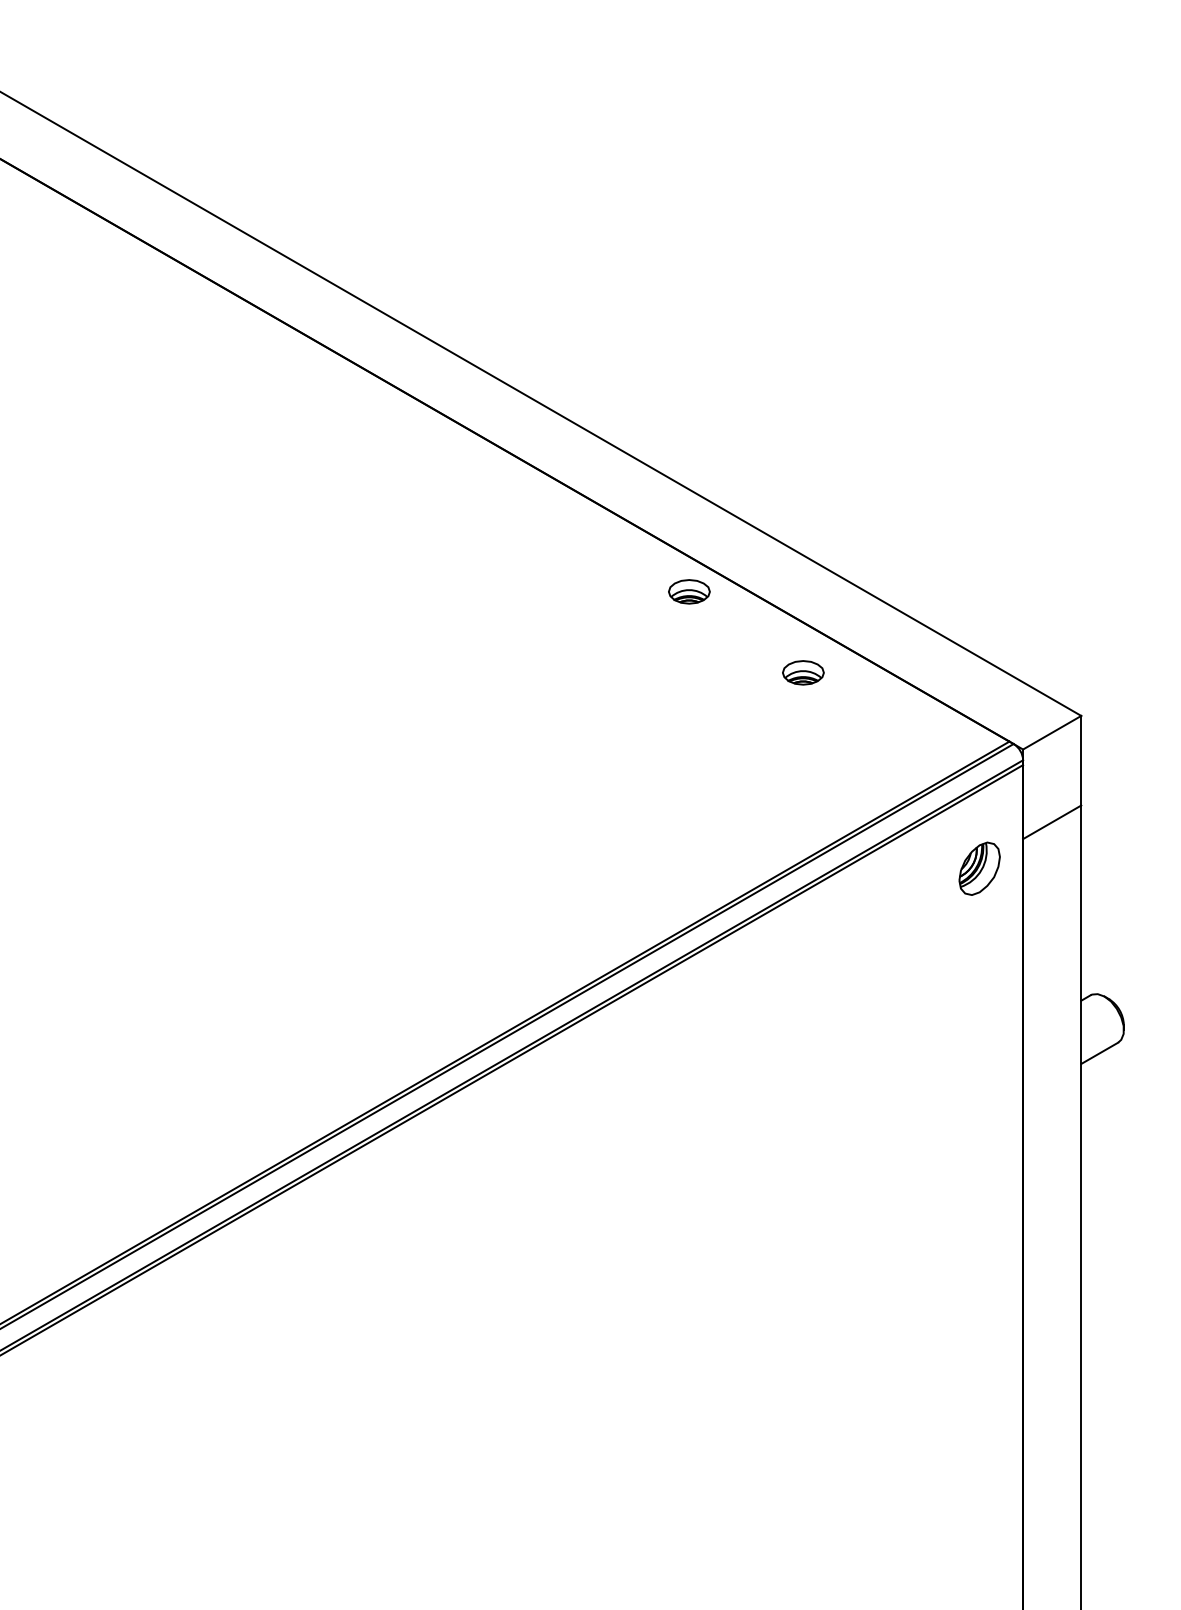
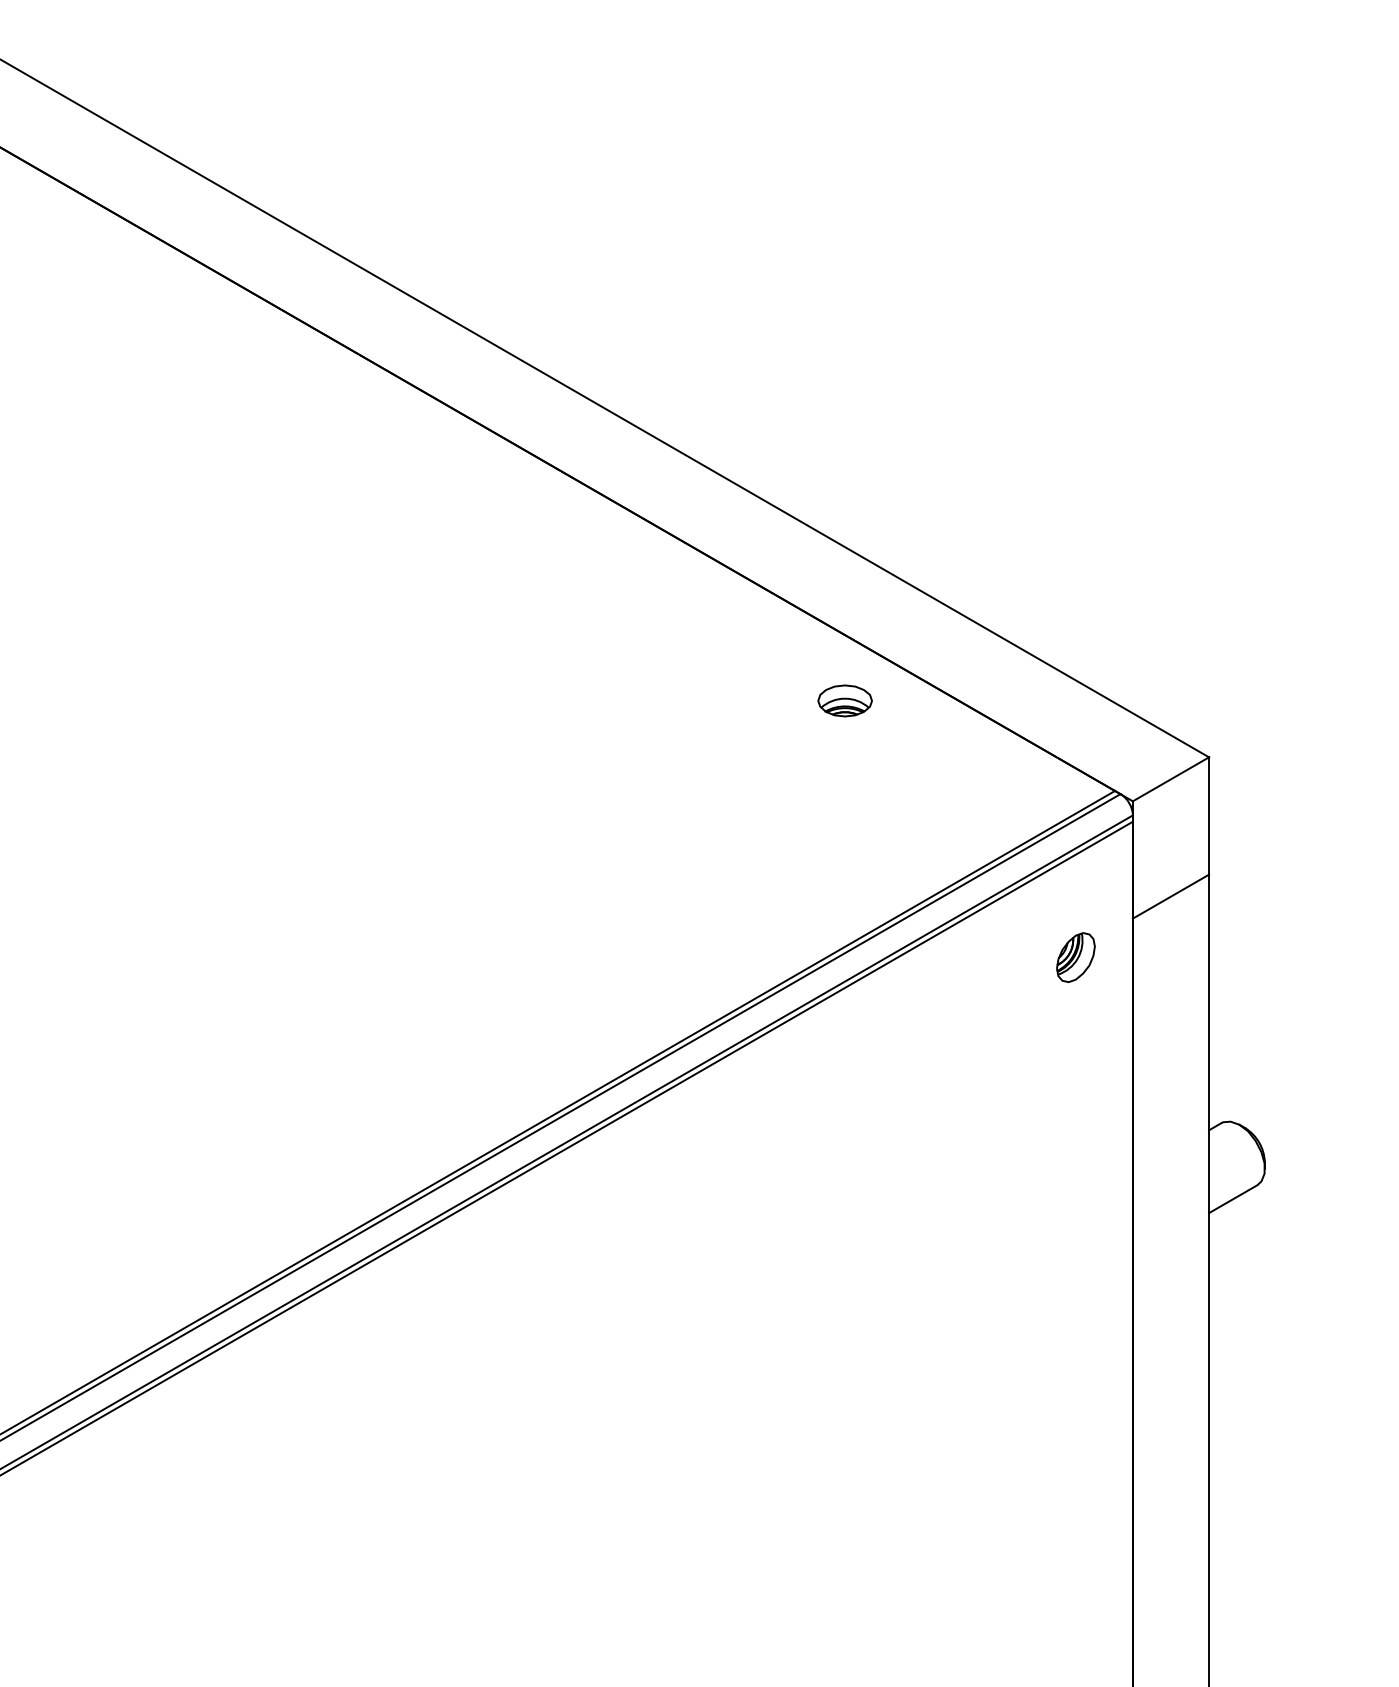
part: (689, 591) -> (696, 594), removed
part: (979, 868) -> (1075, 957), size x0.71

